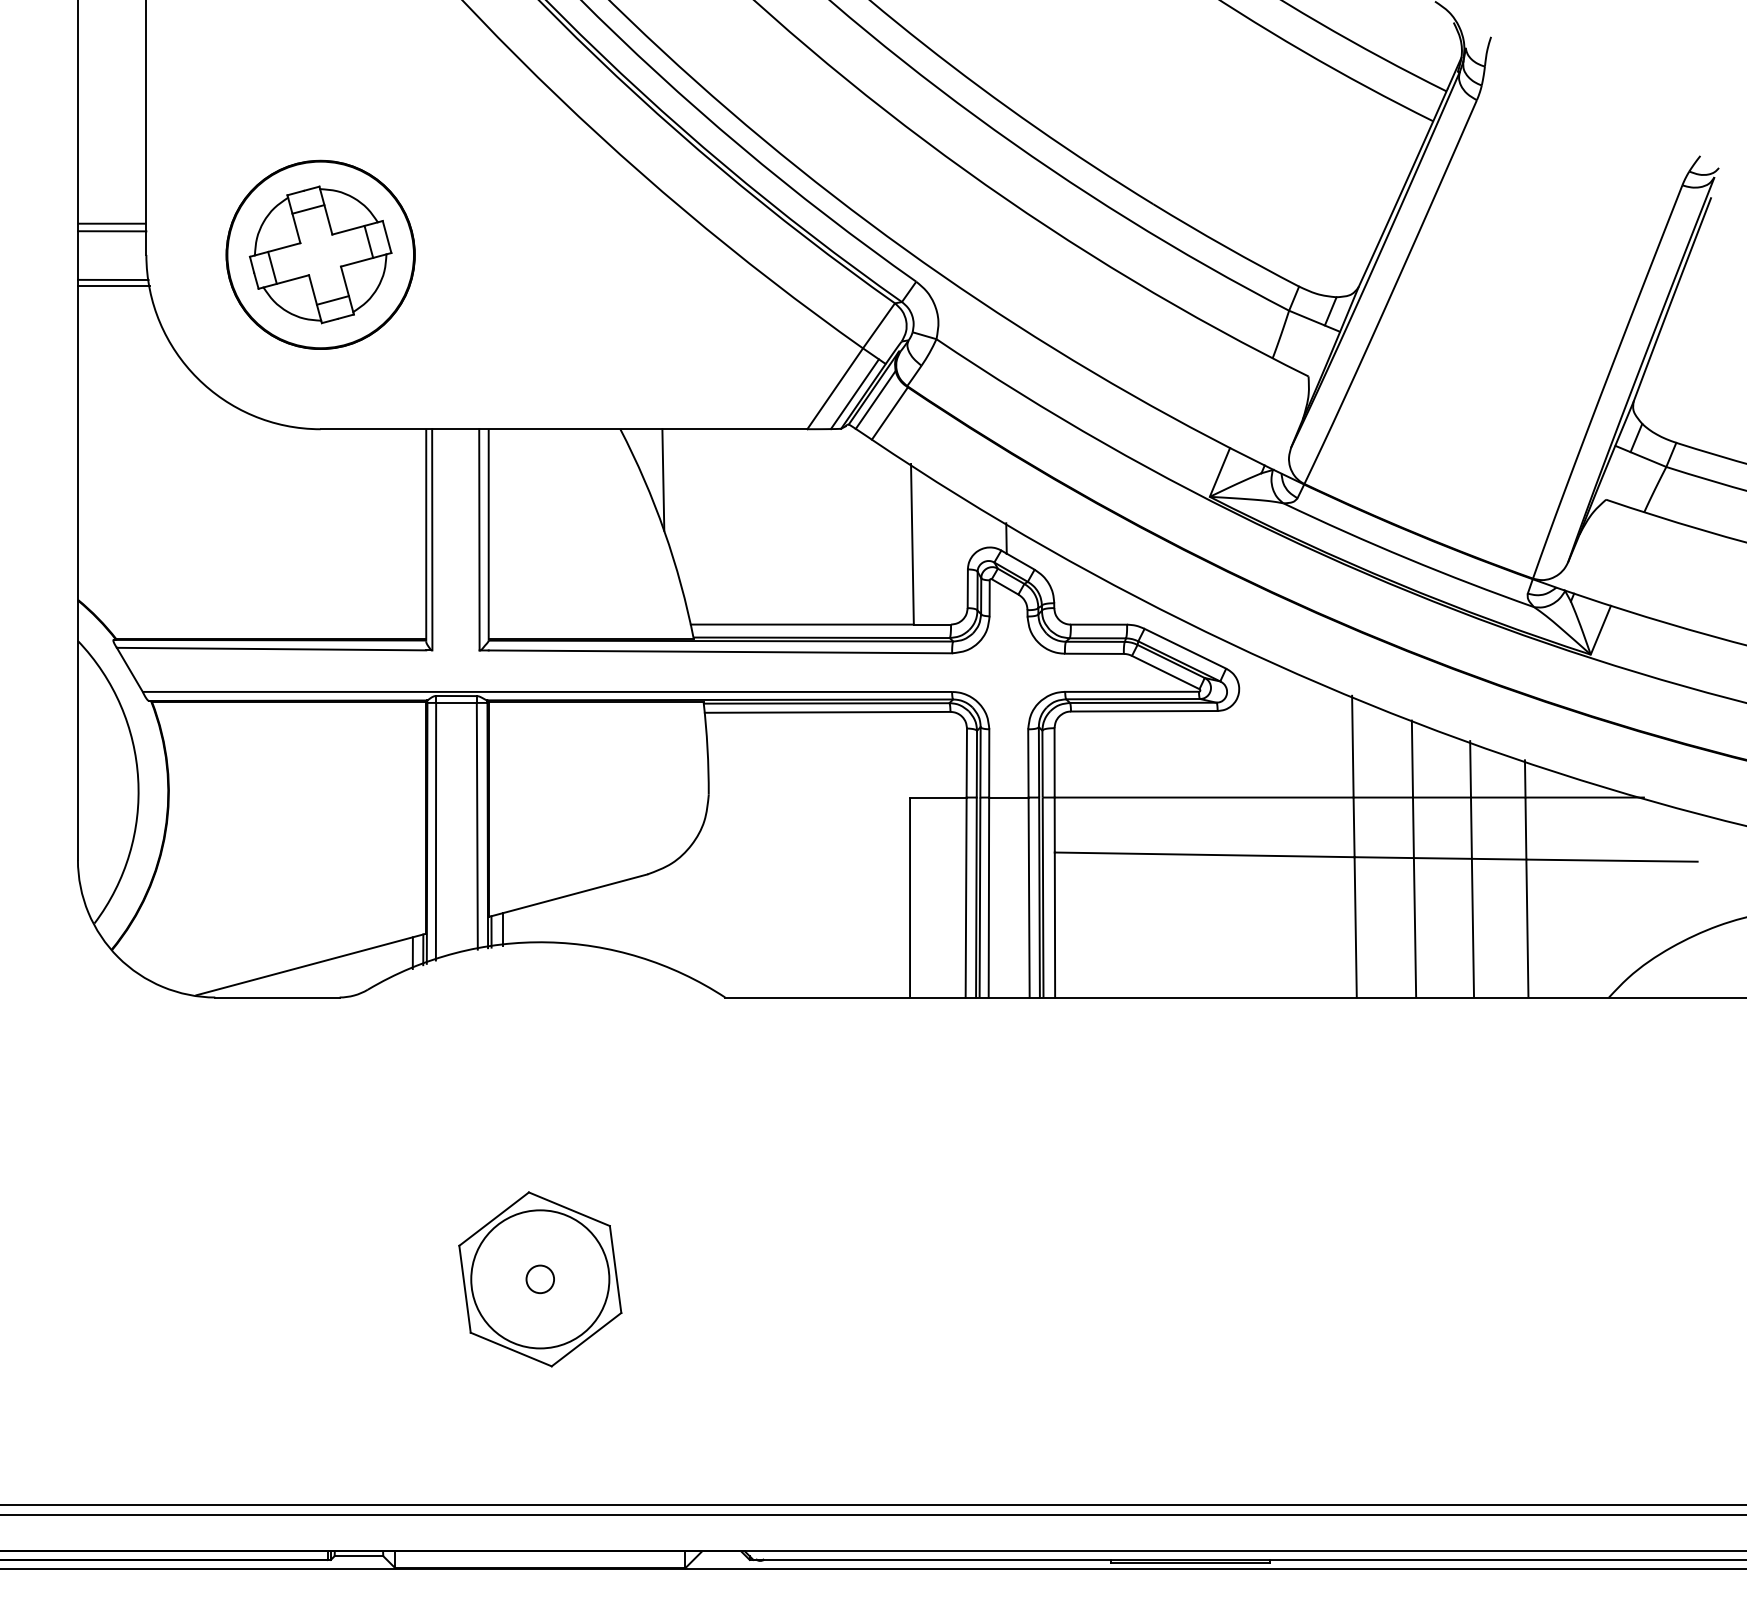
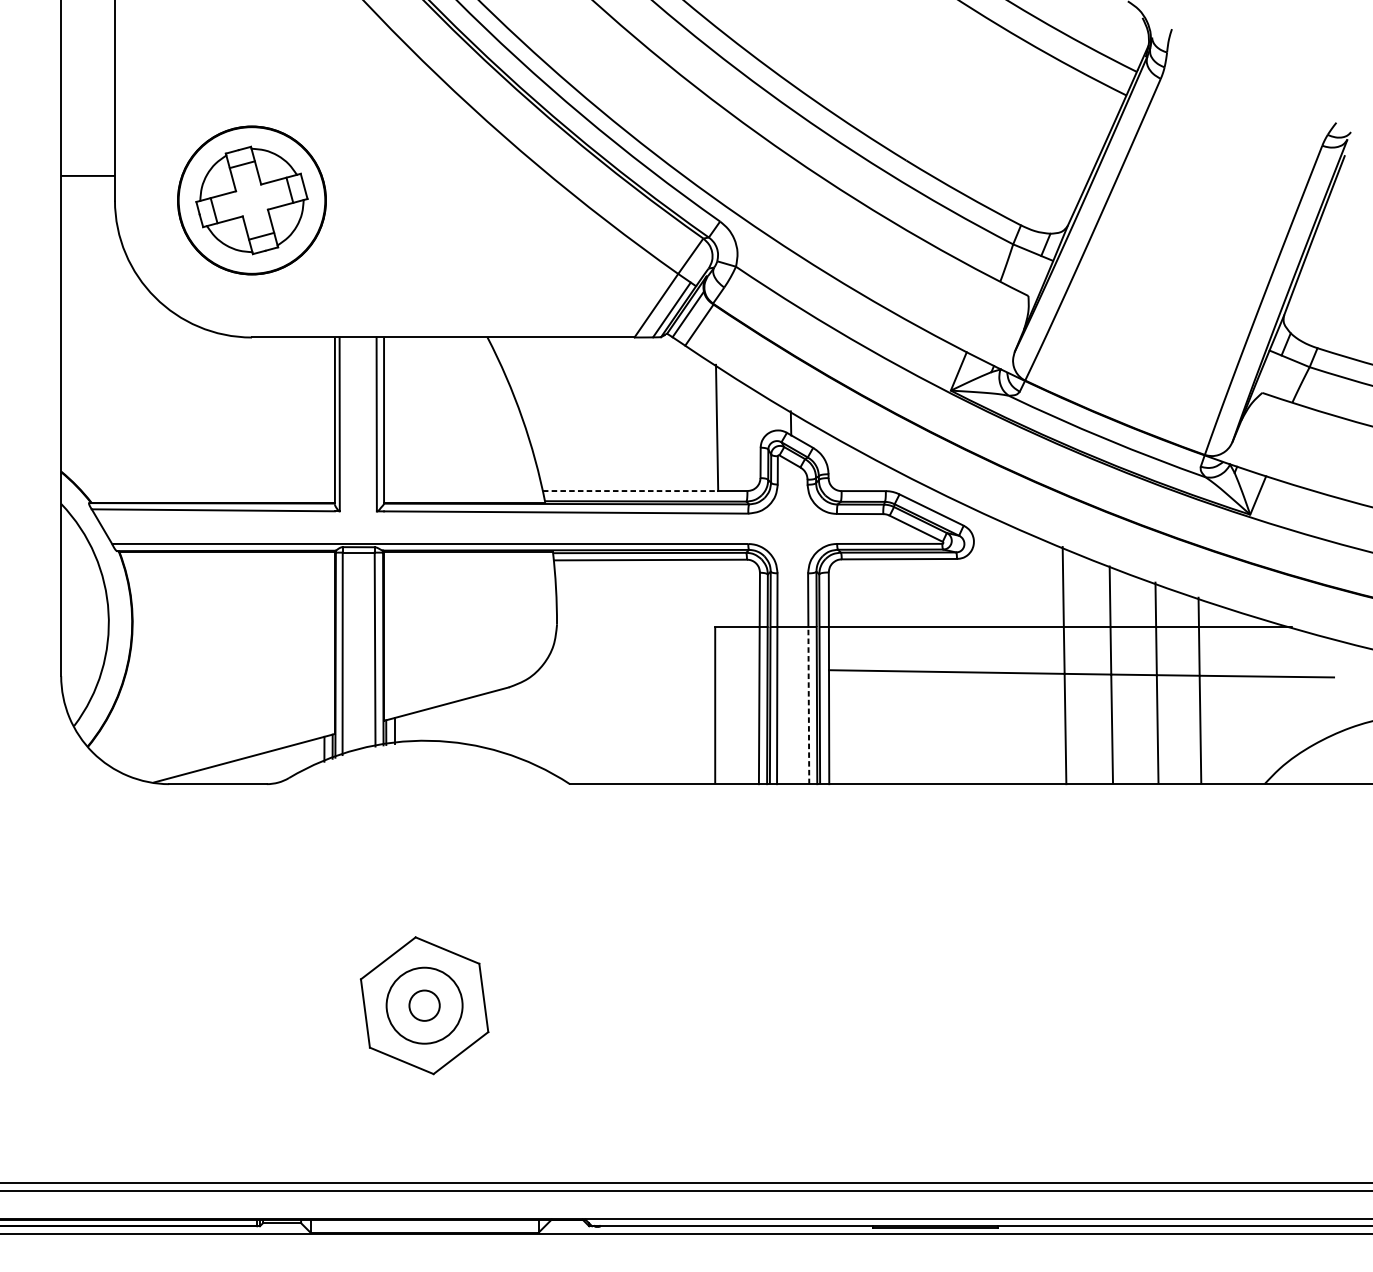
line: (111, 231) -> (87, 182), removed
line: (112, 279) -> (88, 219), removed
line: (113, 286) -> (89, 225), removed
line: (663, 479) -> (521, 377), removed
line: (802, 624) -> (630, 490), solid -> dashed
line: (1029, 897) -> (809, 705), solid -> dashed
circle: (540, 1279) -> (424, 1005), size x0.7
circle: (540, 1279) -> (424, 1005), size x1.4

